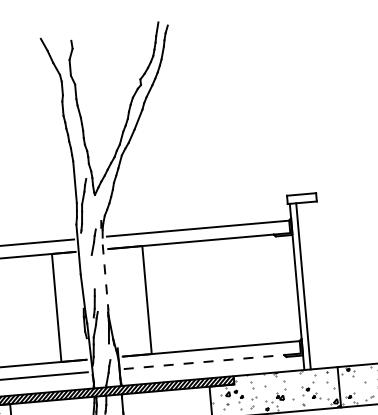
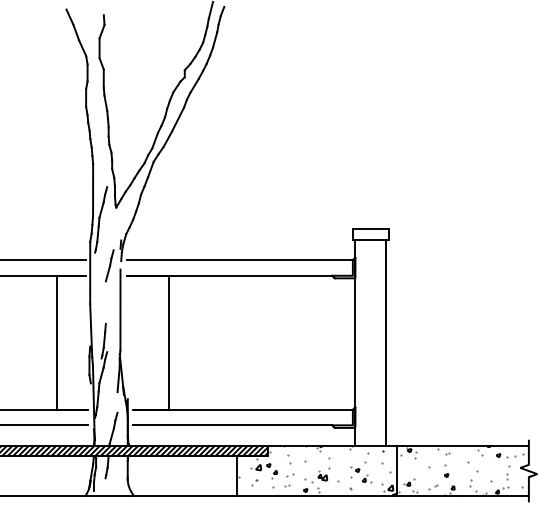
line: (105, 277) -> (120, 310), dashed -> solid
line: (303, 286) -> (386, 342), moved
line: (203, 362) -> (232, 425), dashed -> solid

